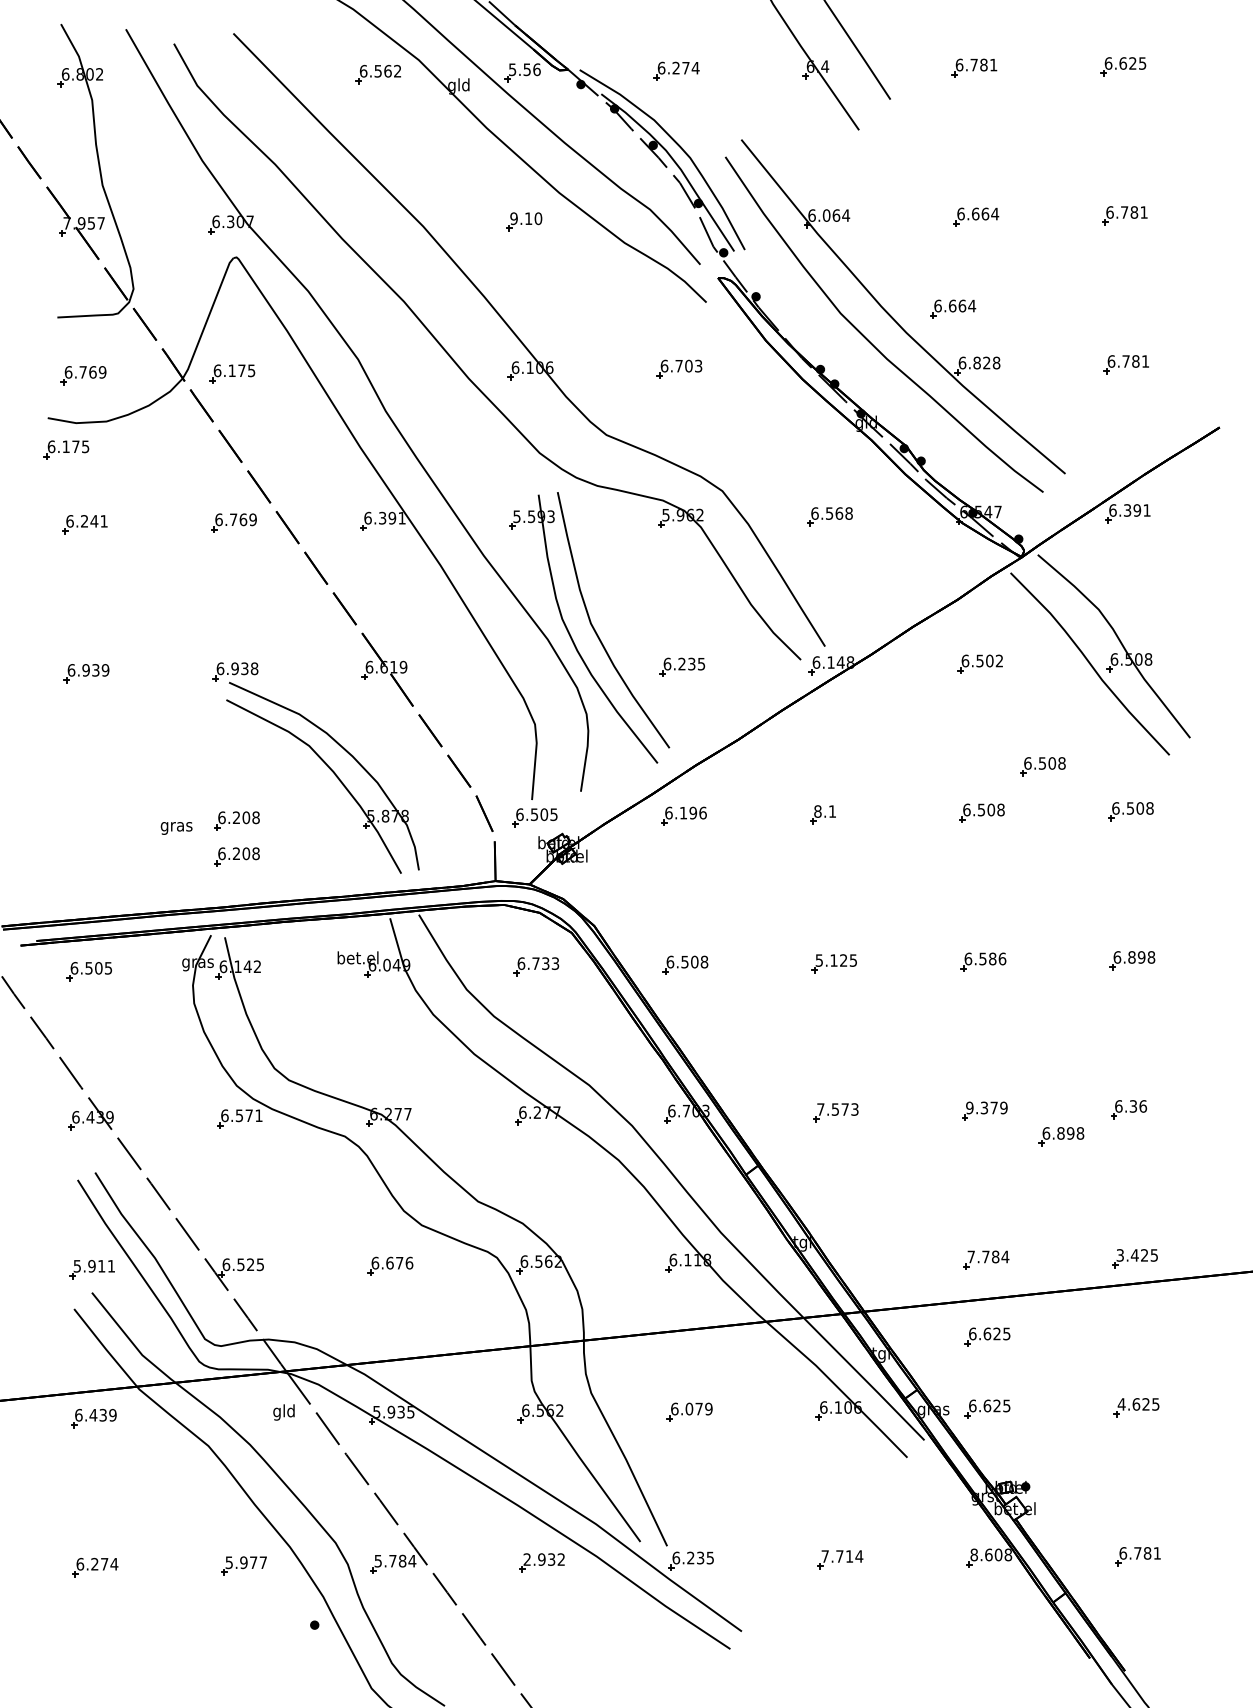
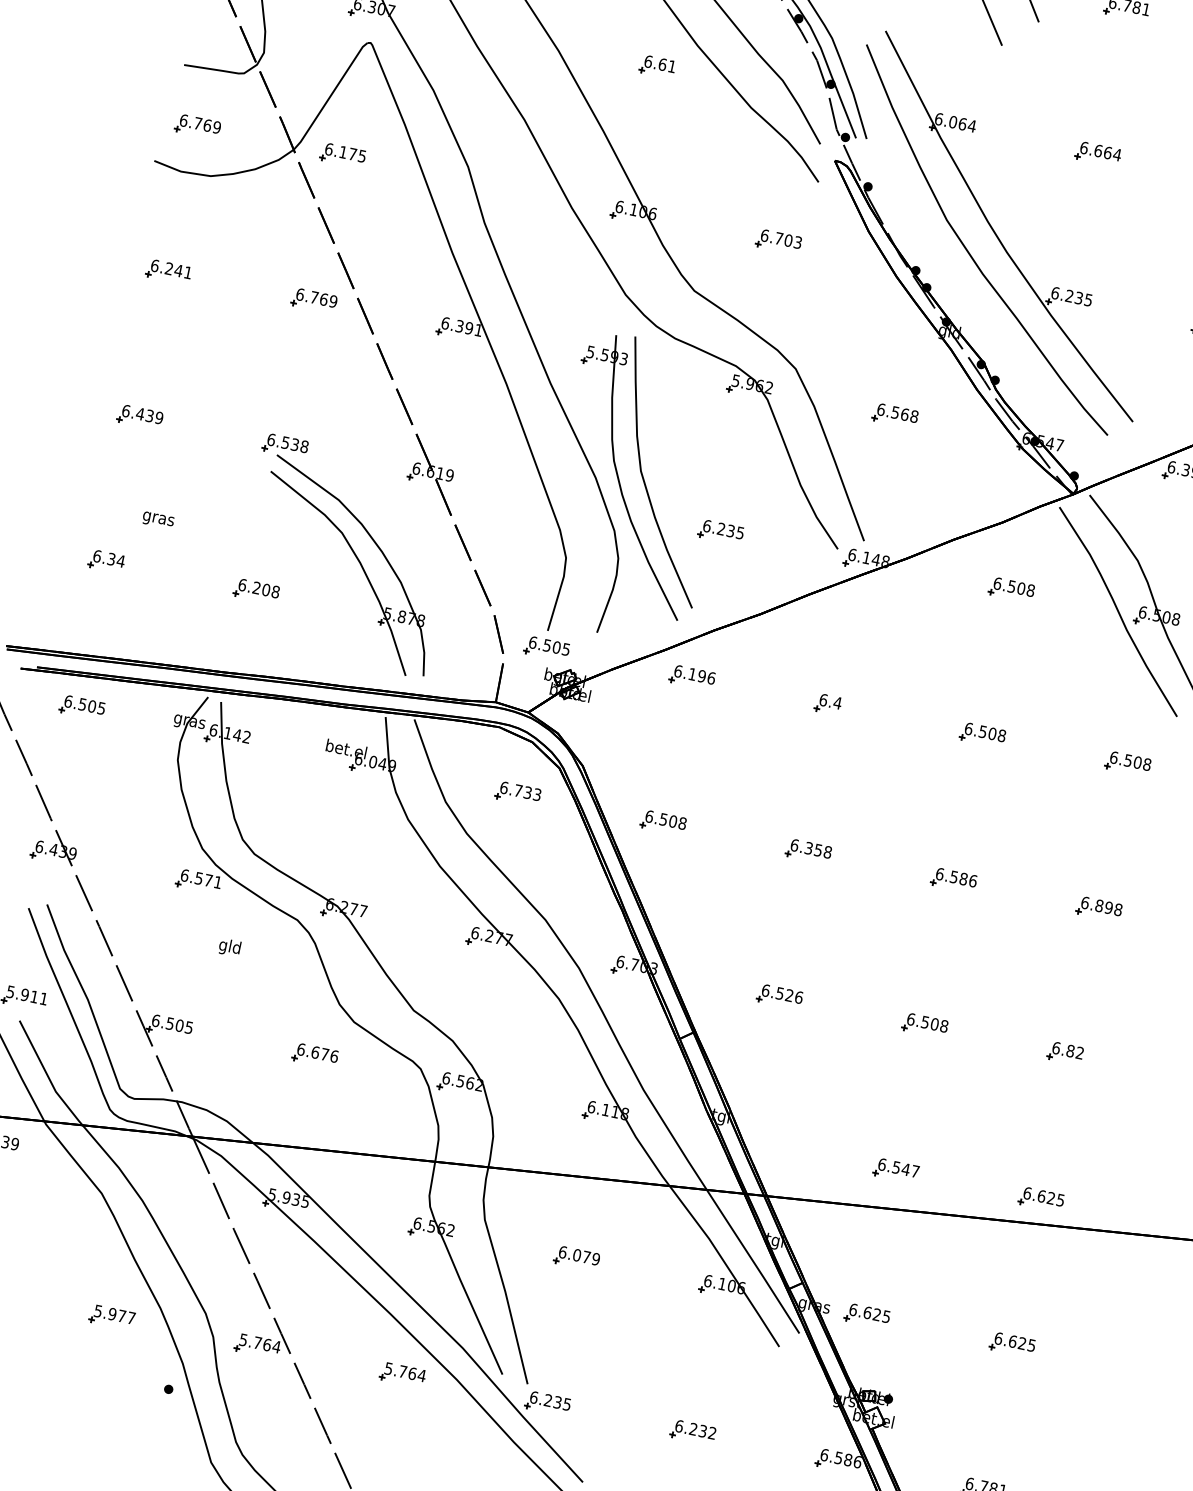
text: (526, 218) -> (660, 64), 9.10 -> 6.61
part: (953, 308) -> (1057, 238), removed
text: (986, 362) -> (1078, 297), 6.828 -> 6.235
part: (66, 449) -> (166, 195), removed
text: (999, 660) -> (1030, 590), 6.502 -> 6.508
text: (234, 668) -> (285, 442), 6.938 -> 6.538
text: (86, 670) -> (140, 414), 6.939 -> 6.439
part: (1042, 766) -> (1051, 701), removed
text: (825, 811) -> (830, 701), 8.1 -> 6.4
part: (83, 822) -> (106, 561), added
text: (176, 828) -> (158, 520), moved
part: (236, 856) -> (248, 625), removed
text: (836, 960) -> (811, 848), 5.125 -> 6.358
text: (1138, 1106) -> (1075, 1052), 6.36 -> 6.82
text: (986, 1107) -> (927, 1022), 9.379 -> 6.508
text: (837, 1109) -> (782, 993), 7.573 -> 6.526
part: (1061, 1136) -> (994, 1065), removed
text: (1127, 1255) -> (1034, 1194), 3.425 -> 6.625
text: (988, 1256) -> (899, 1167), 7.784 -> 6.547
text: (250, 1264) -> (179, 1025), 6.525 -> 6.505
part: (987, 1336) -> (881, 1245), removed
text: (1121, 1404) -> (998, 1338), 4.625 -> 6.625
text: (283, 1412) -> (229, 947), moved
text: (991, 1554) -> (841, 1458), 8.608 -> 6.586
text: (842, 1556) -> (696, 1429), 7.714 -> 6.232
text: (544, 1559) -> (405, 1372), 2.932 -> 5.764
text: (402, 1560) -> (267, 1344), 5.784 -> 5.764

